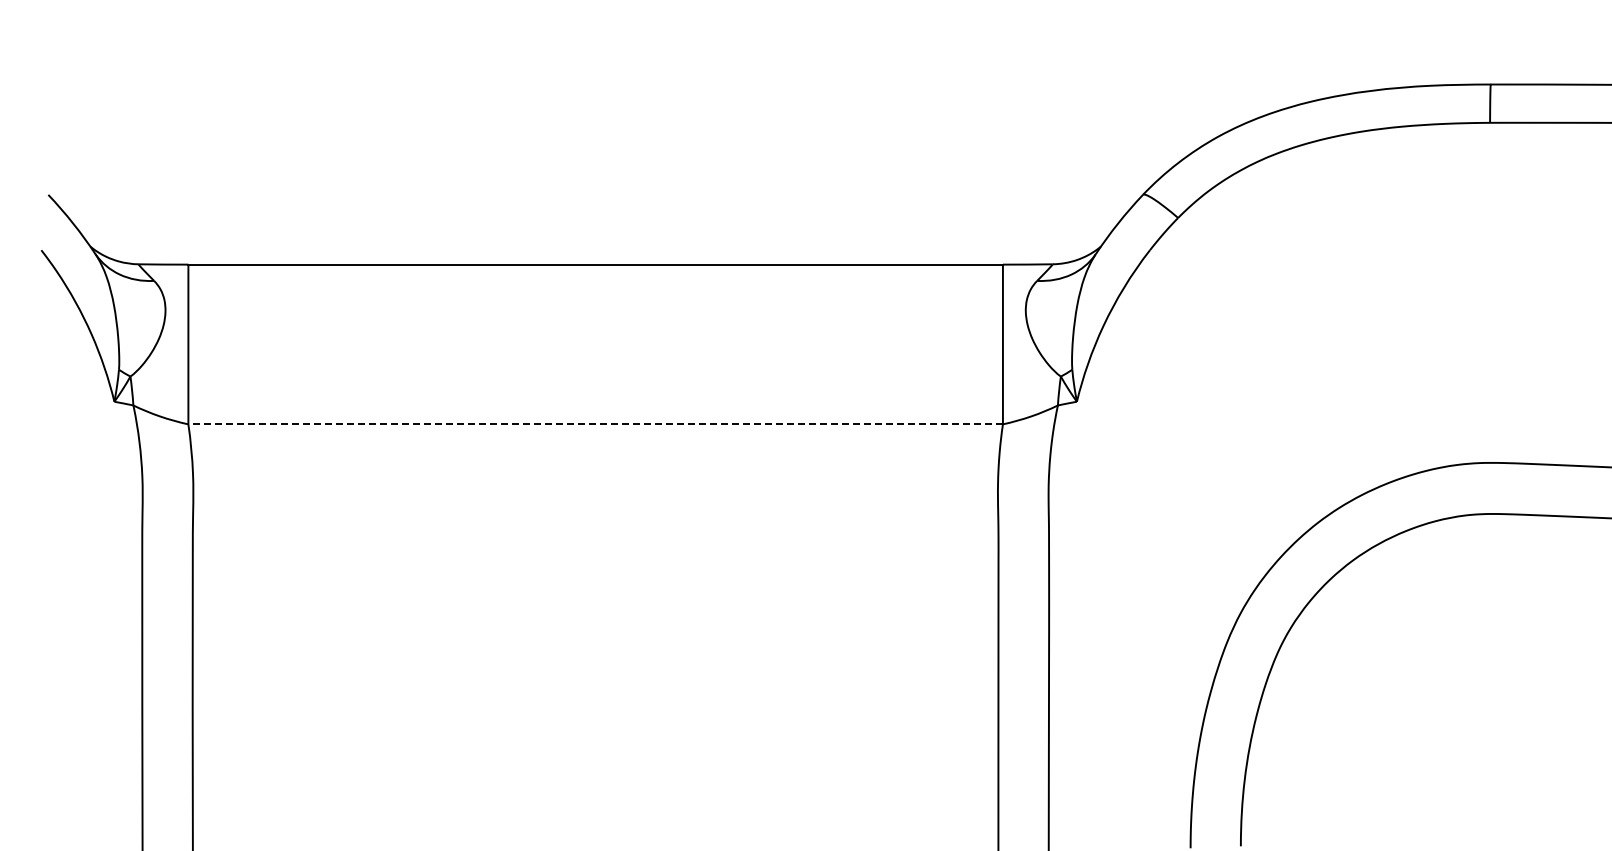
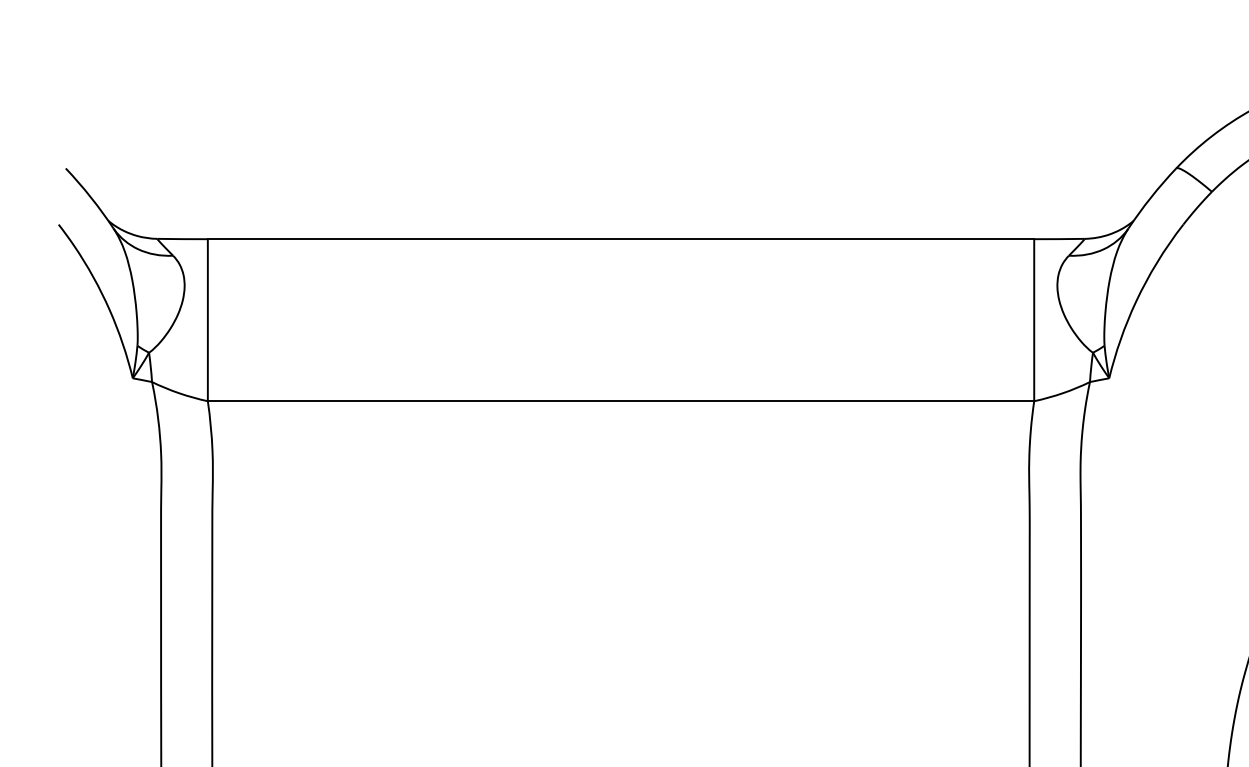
line: (595, 424) -> (620, 401), dashed -> solid

